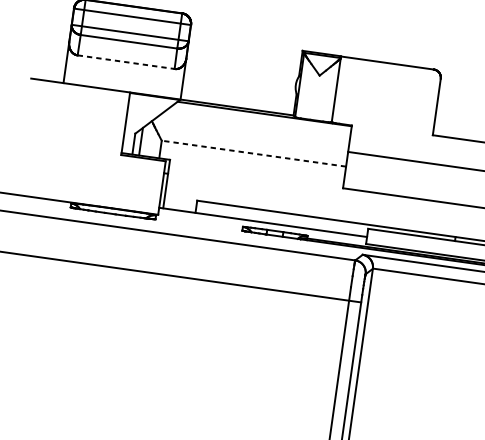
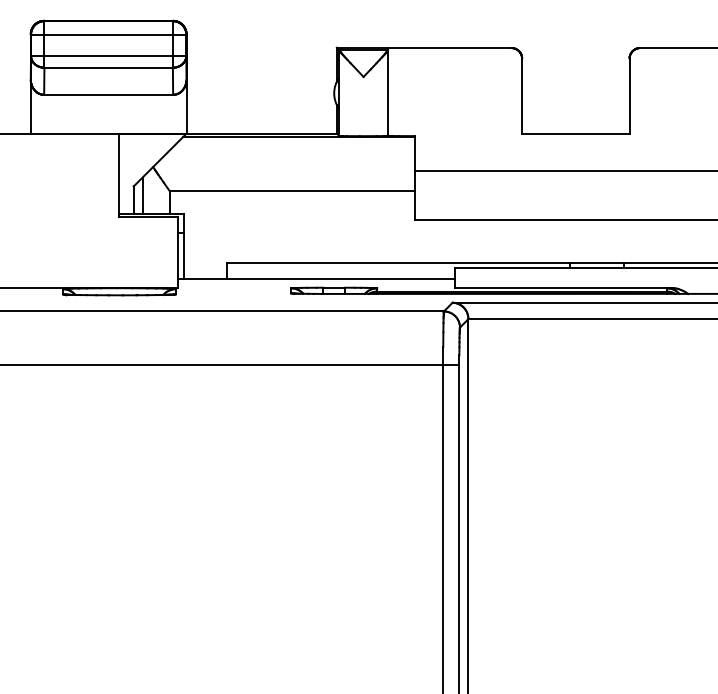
line: (126, 62) -> (109, 94), dashed -> solid
line: (254, 153) -> (292, 190), dashed -> solid

